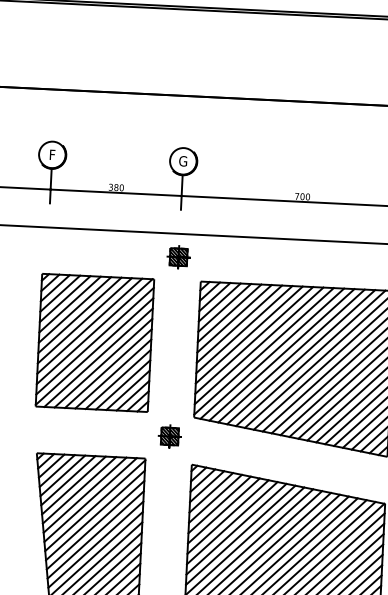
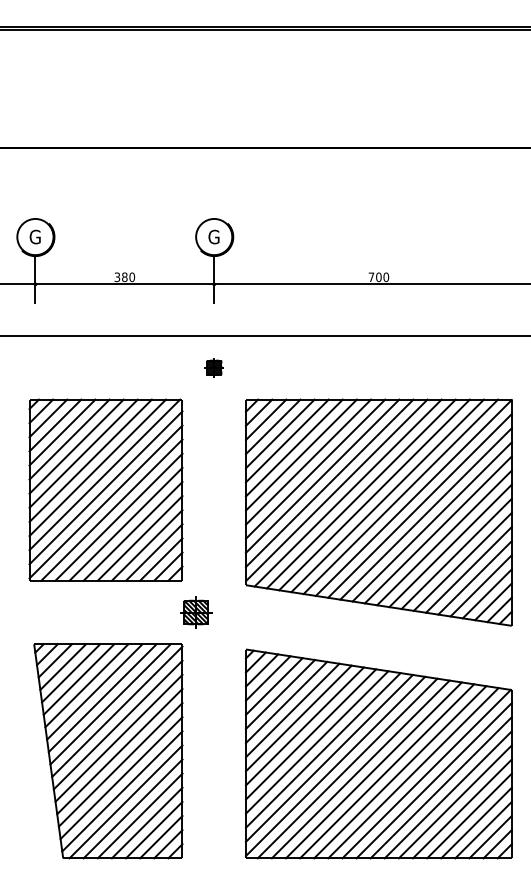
text: (51, 154) -> (34, 236), F -> G
part: (178, 256) -> (214, 367), size x0.6
part: (170, 436) -> (196, 612), moved

